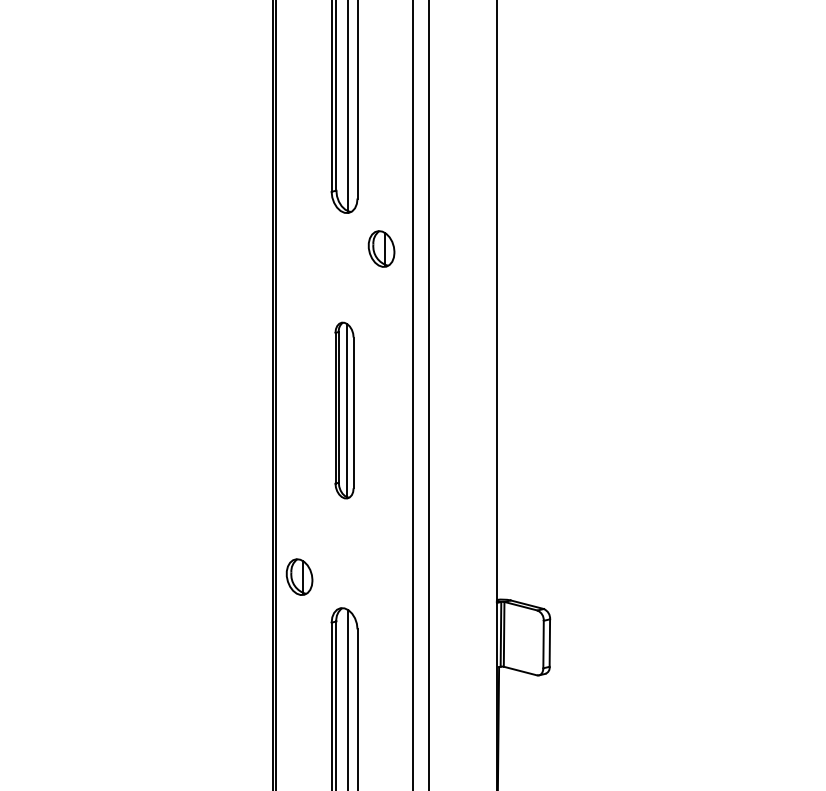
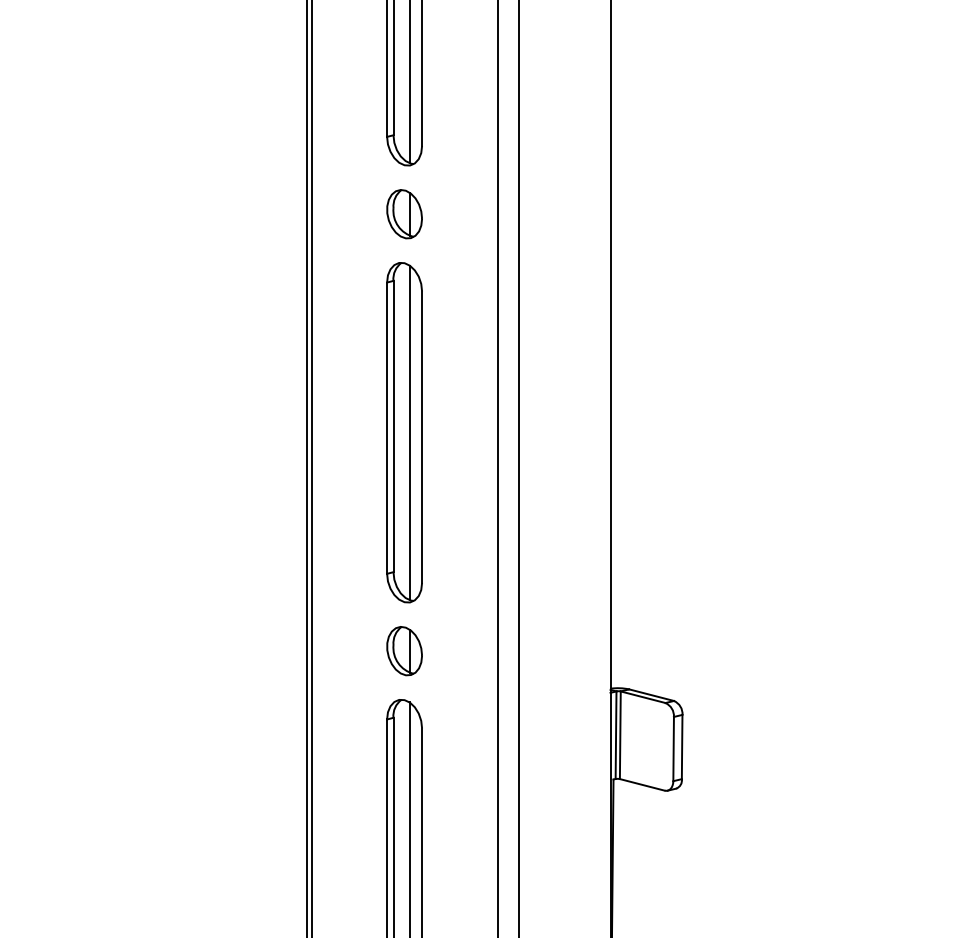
part: (381, 248) -> (404, 213), moved
part: (344, 410) -> (404, 432), size x1.43
part: (299, 576) -> (404, 650), moved

